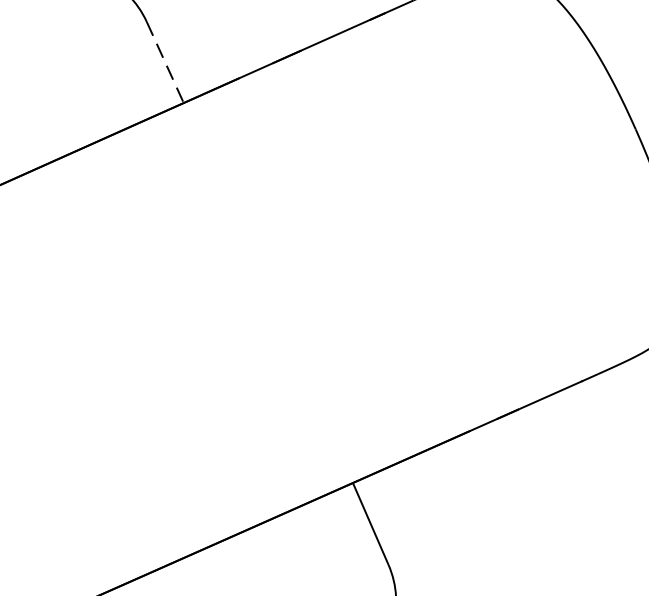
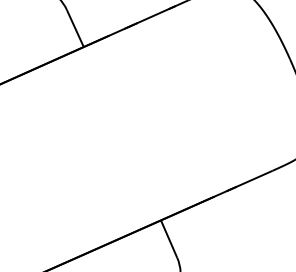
line: (165, 64) -> (75, 29), dashed -> solid

